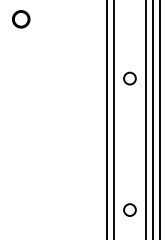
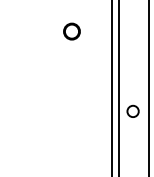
circle: (21, 19) -> (72, 31), moved
circle: (129, 78) -> (132, 111), moved

